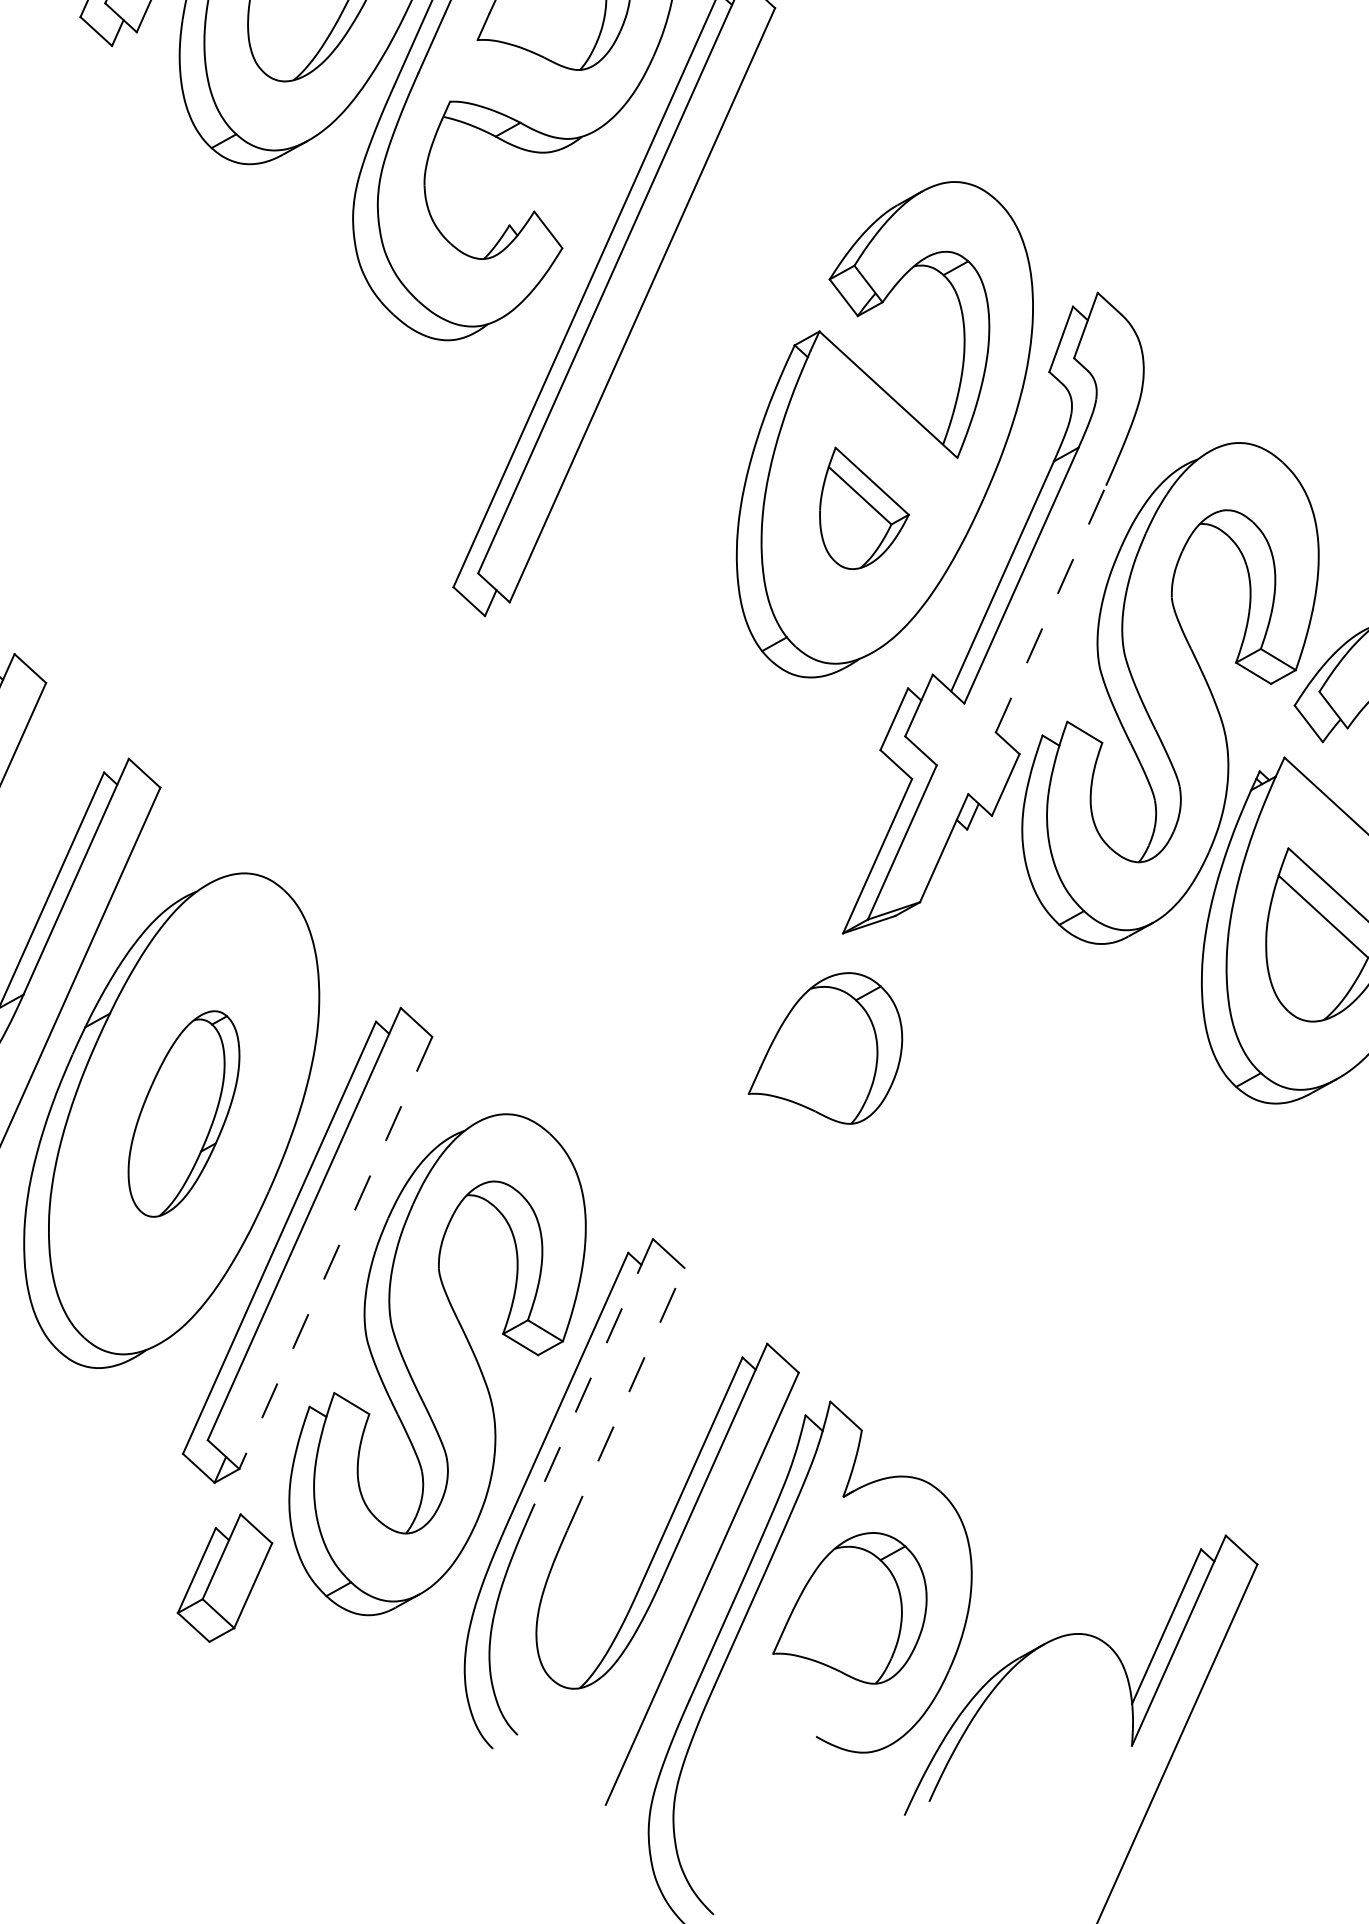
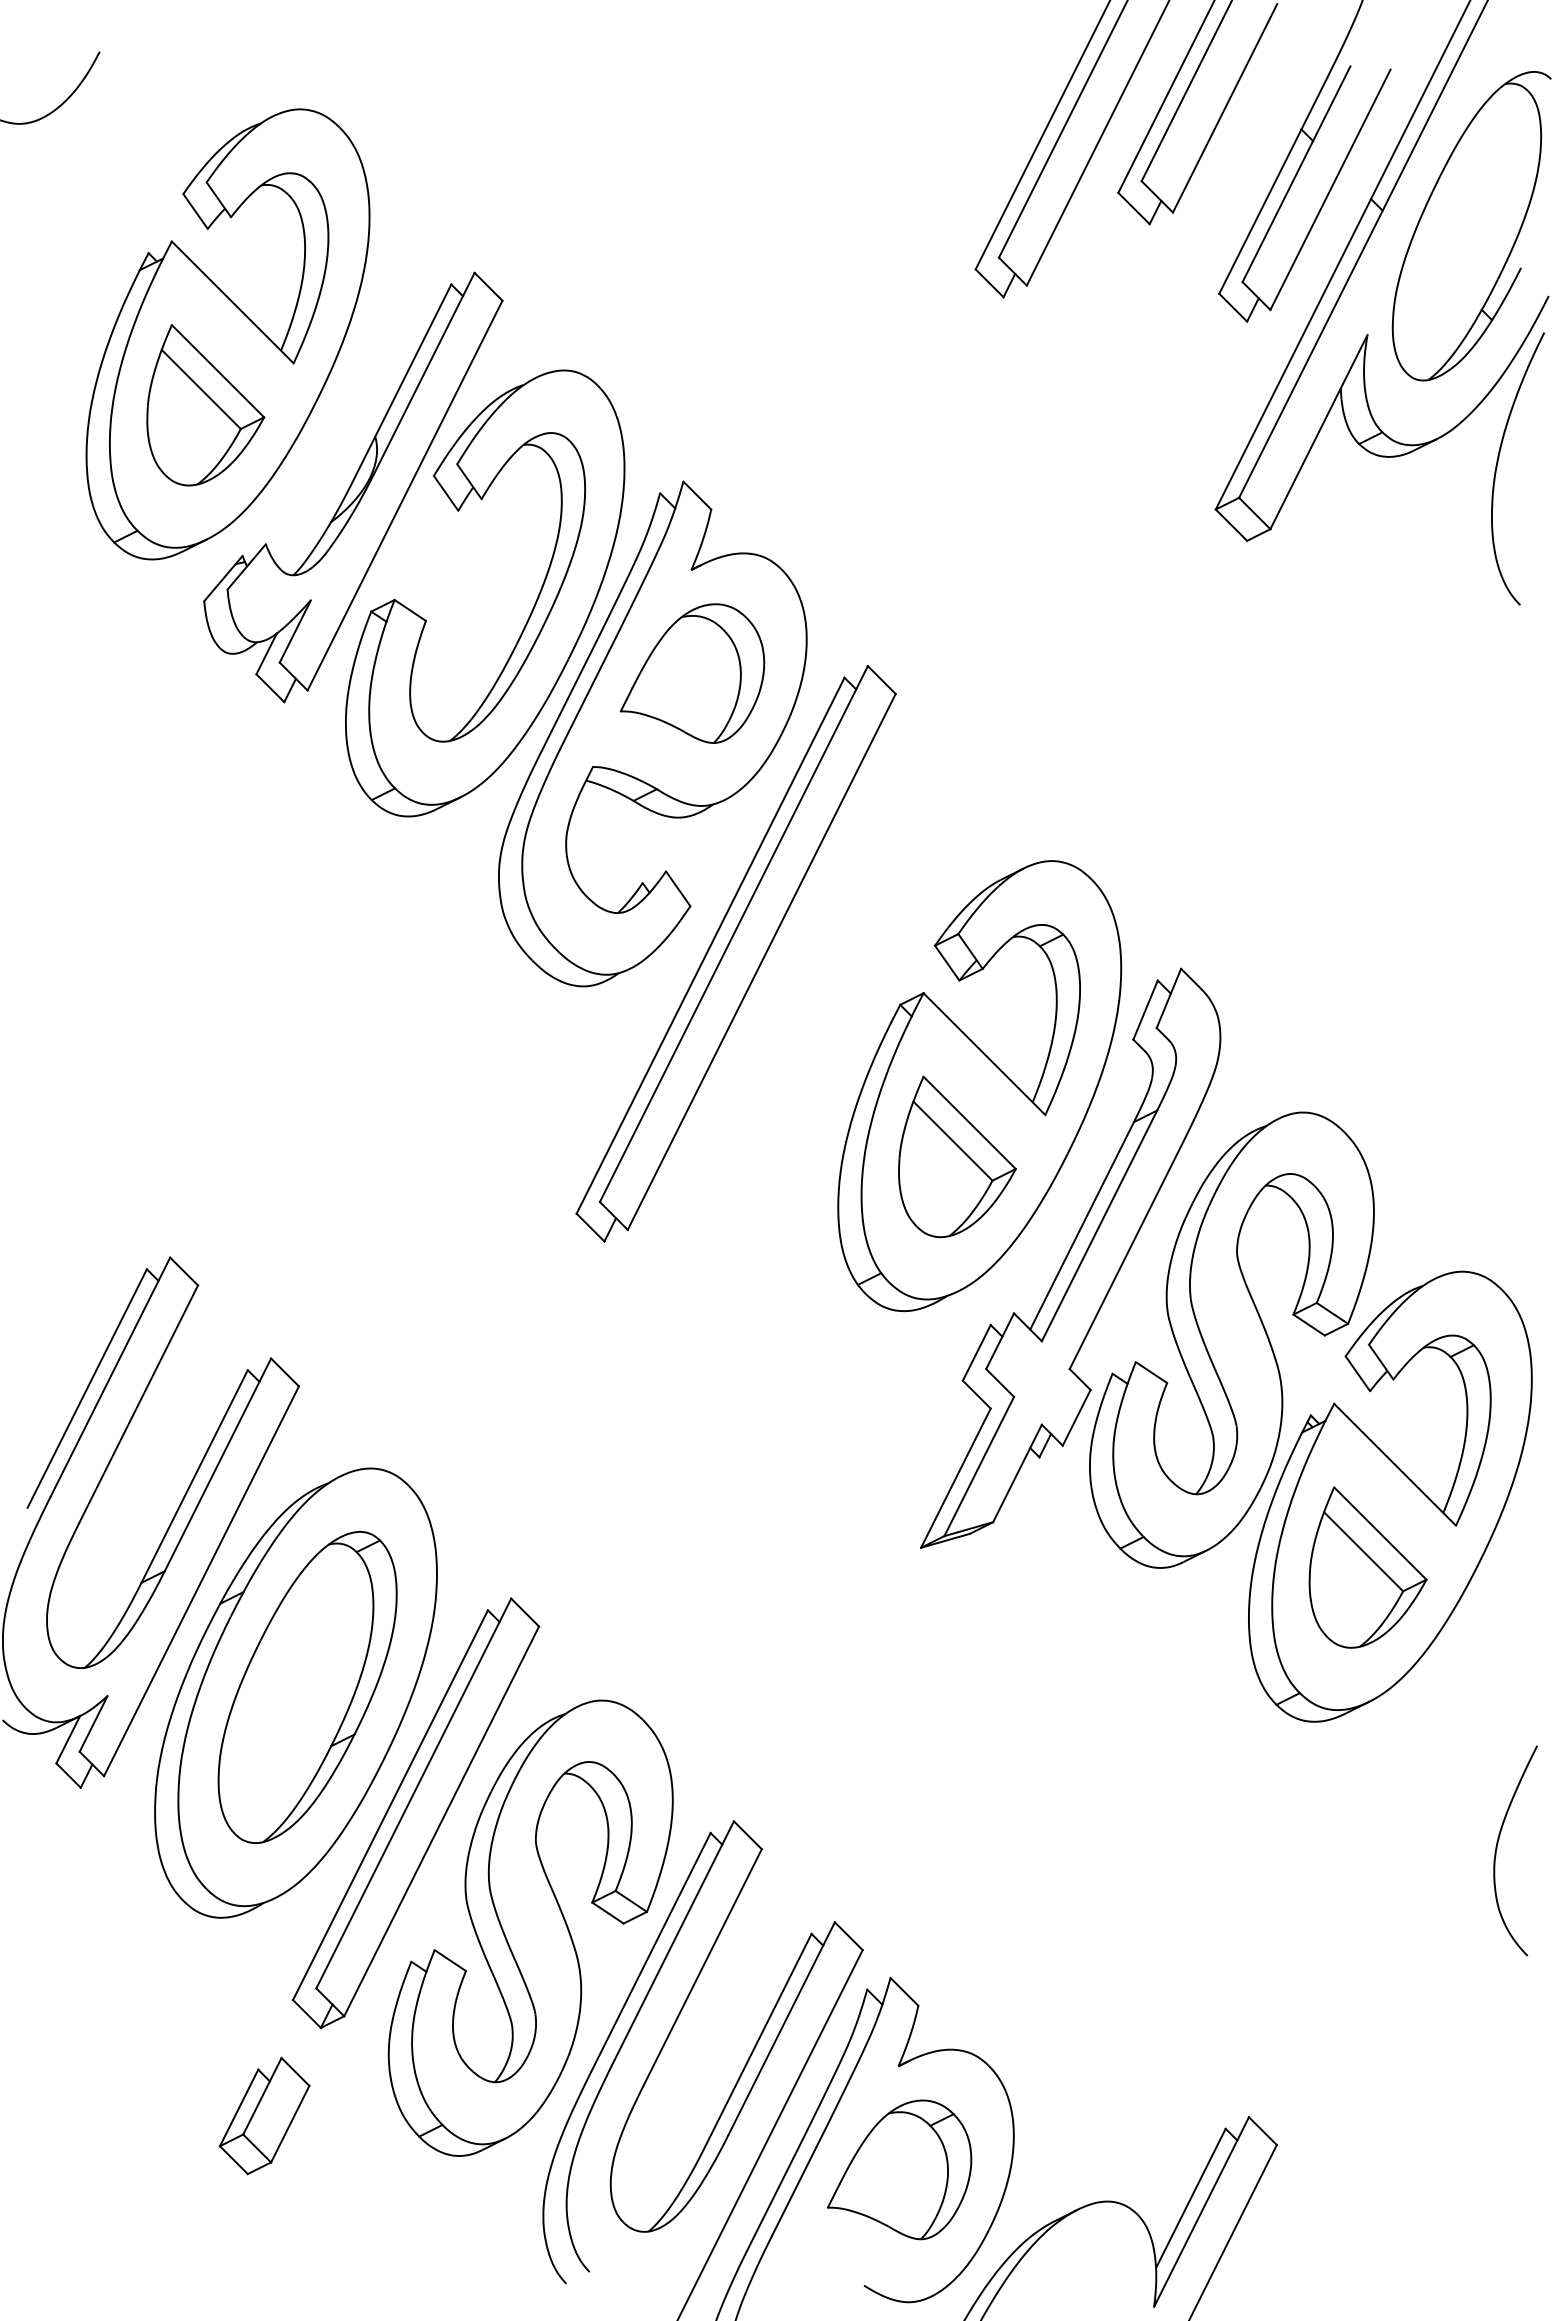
part: (864, 507) -> (957, 1156), size x1.43
line: (1051, 608) -> (1125, 1257), dashed -> solid
part: (824, 1049) -> (899, 1653), removed
part: (183, 1114) -> (307, 1687), size x1.67
line: (335, 1253) -> (441, 1821), dashed -> solid
line: (594, 1372) -> (674, 1941), dashed -> solid
line: (625, 1399) -> (702, 1967), dashed -> solid
part: (224, 1577) -> (264, 2115), moved

